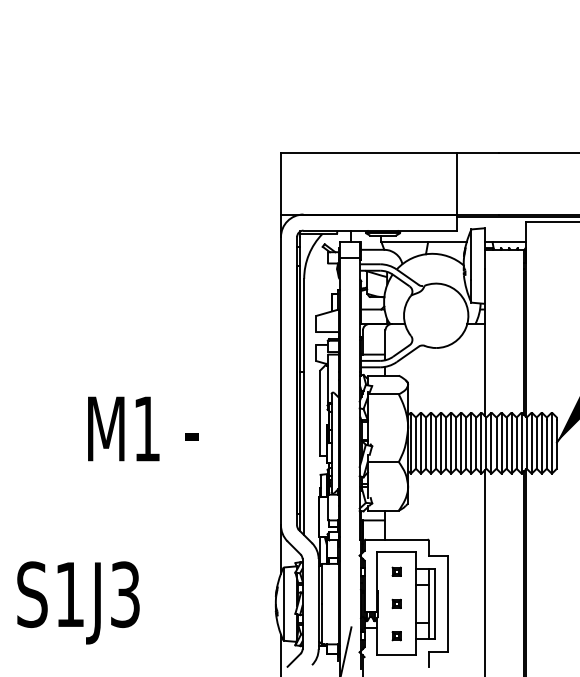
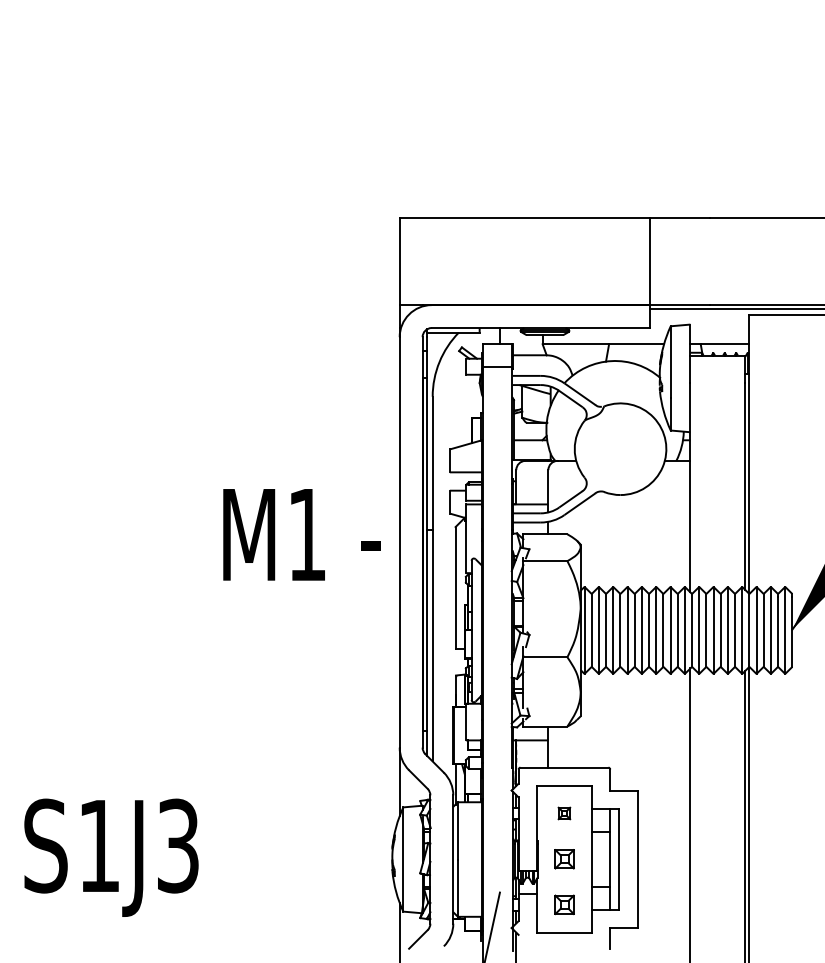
text: (143, 428) -> (302, 534), moved
part: (396, 603) -> (564, 858), size x1.6
part: (396, 636) -> (564, 905), size x1.6

